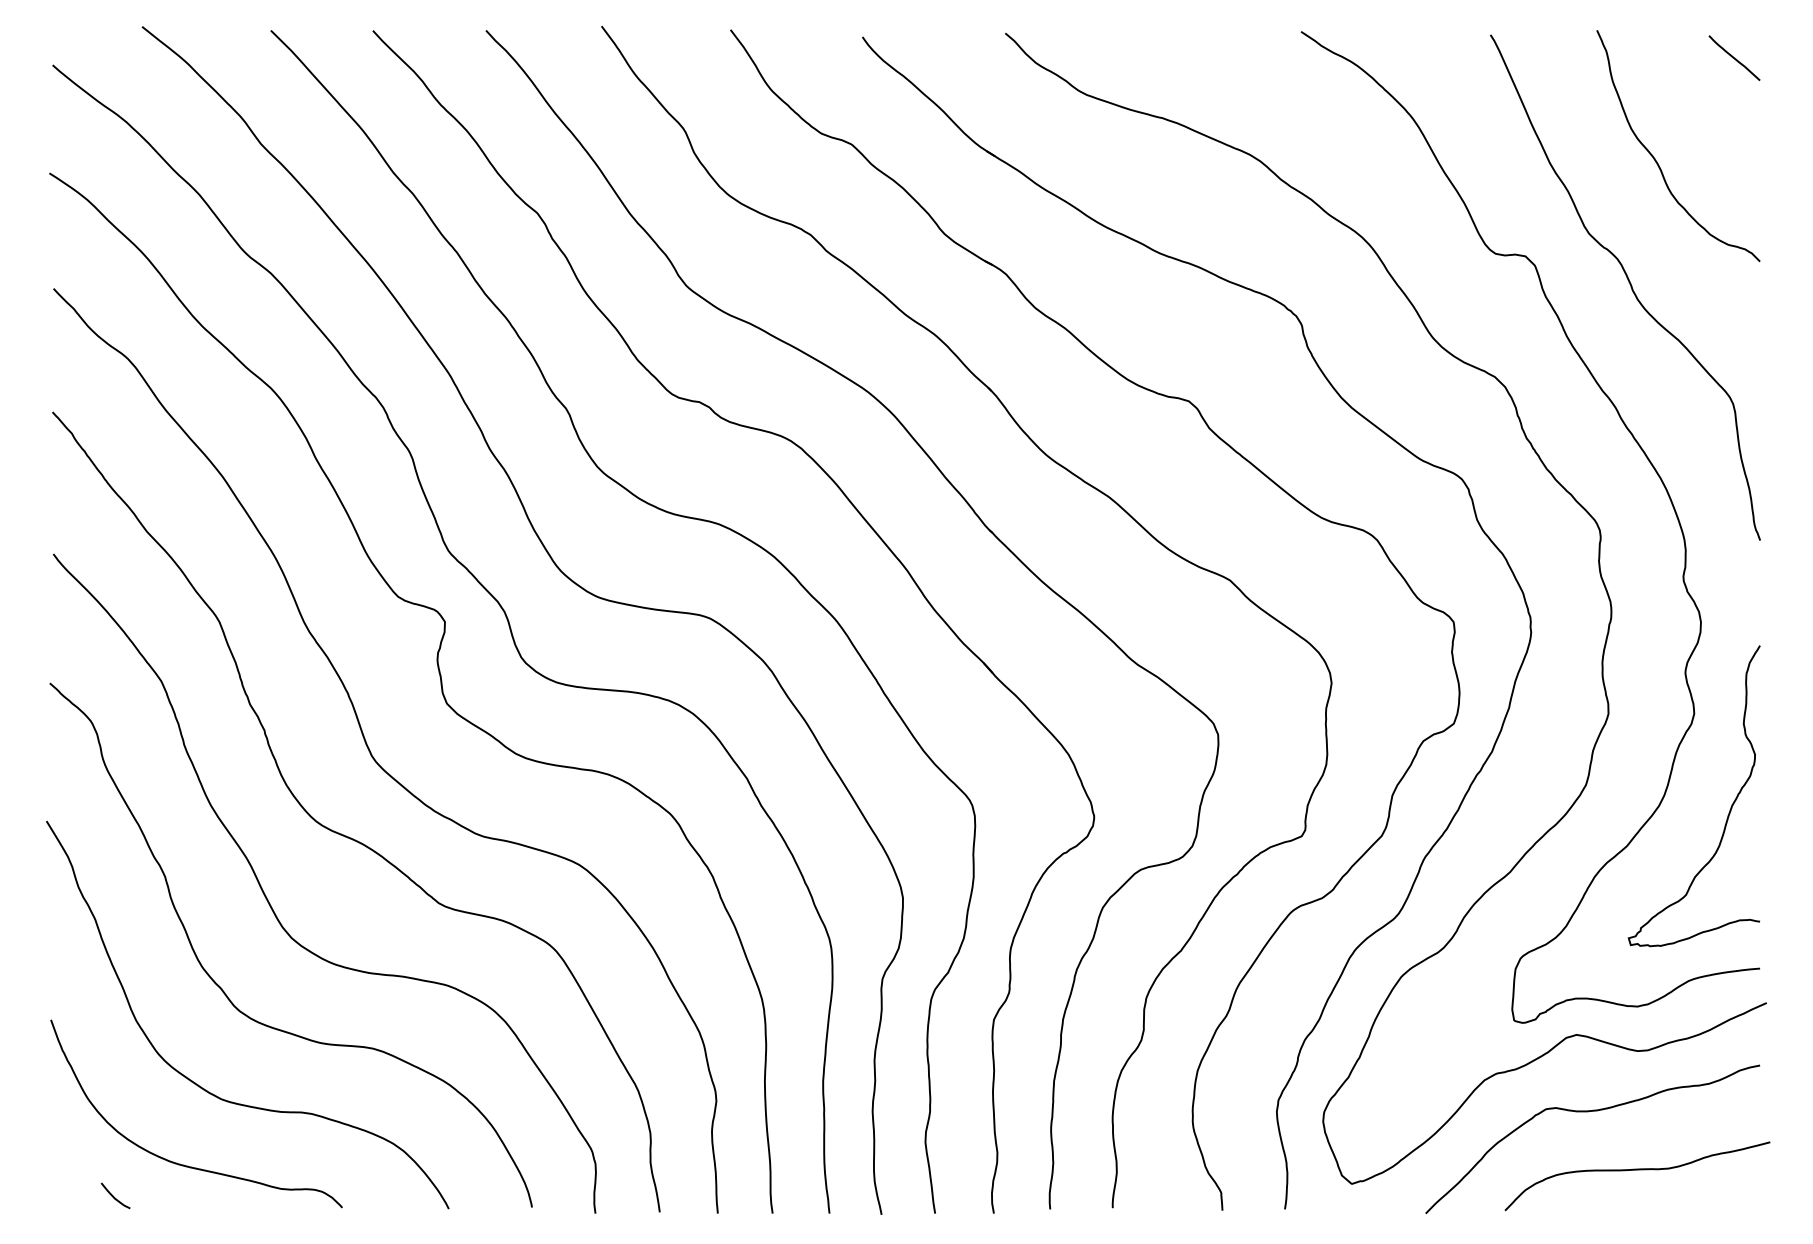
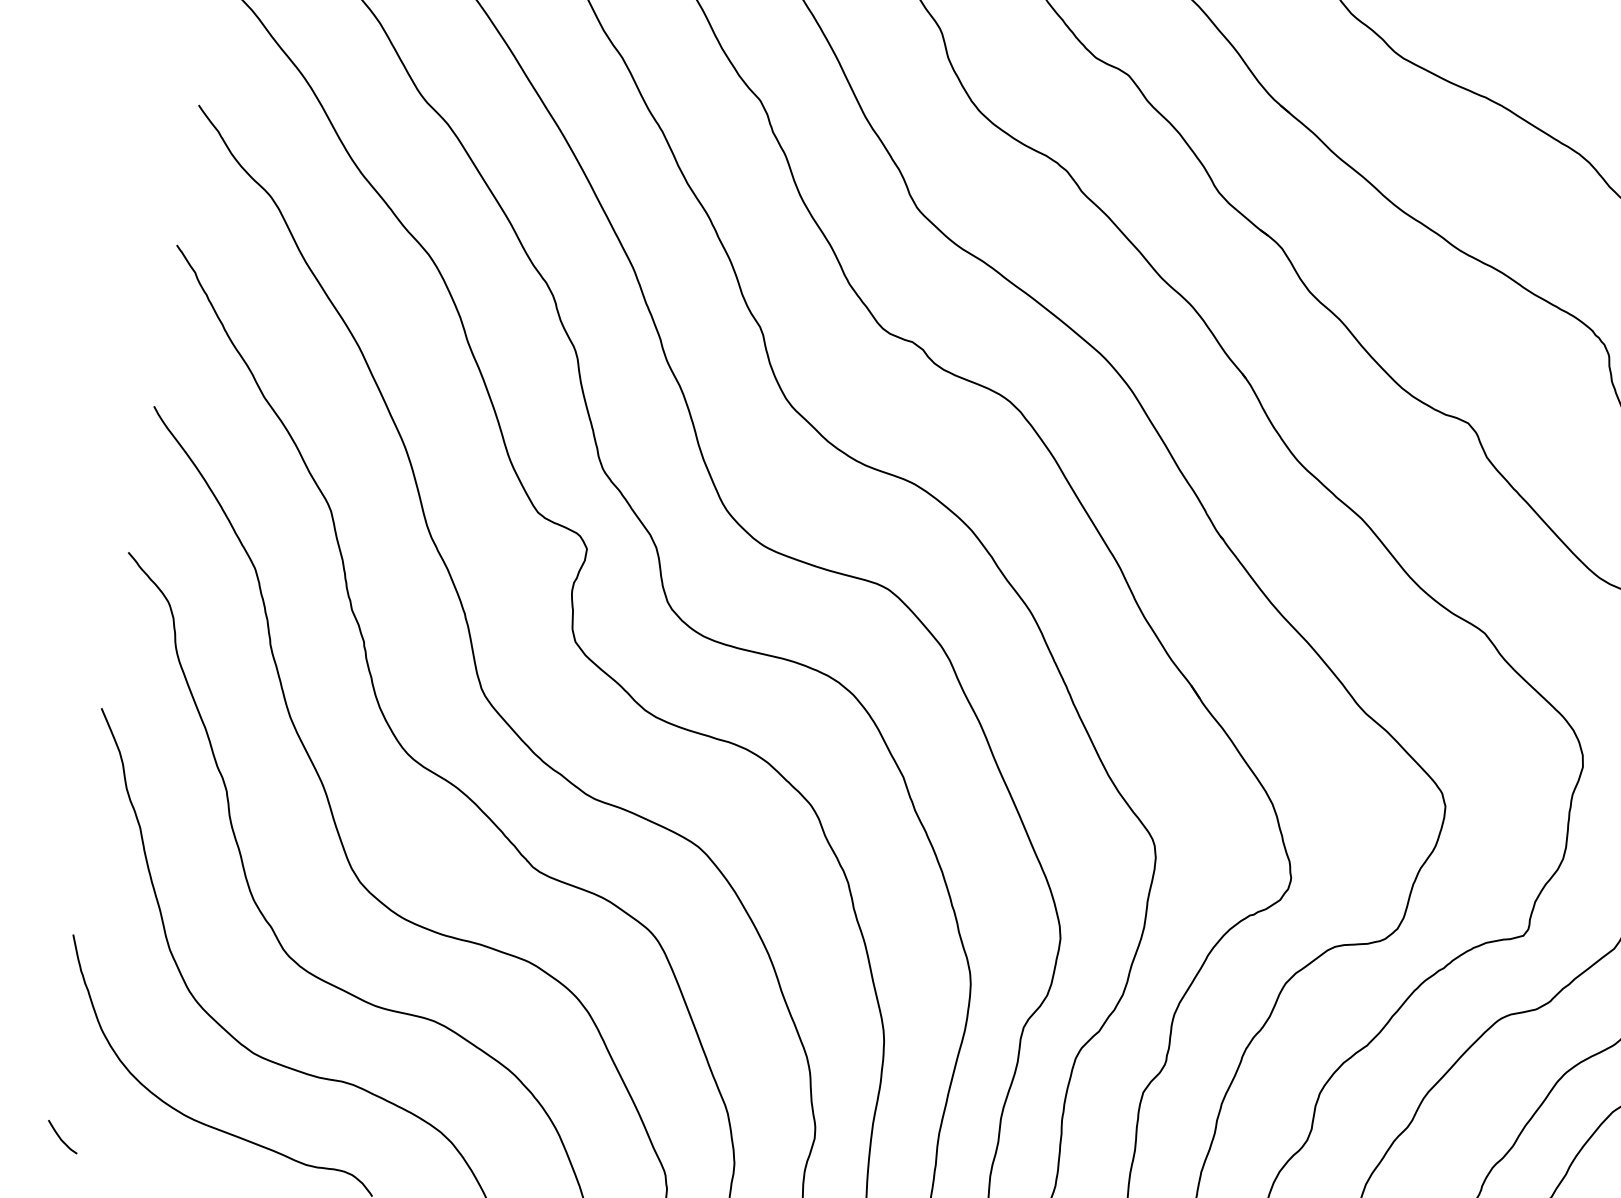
curve: (114, 1196) -> (61, 1137), moved

